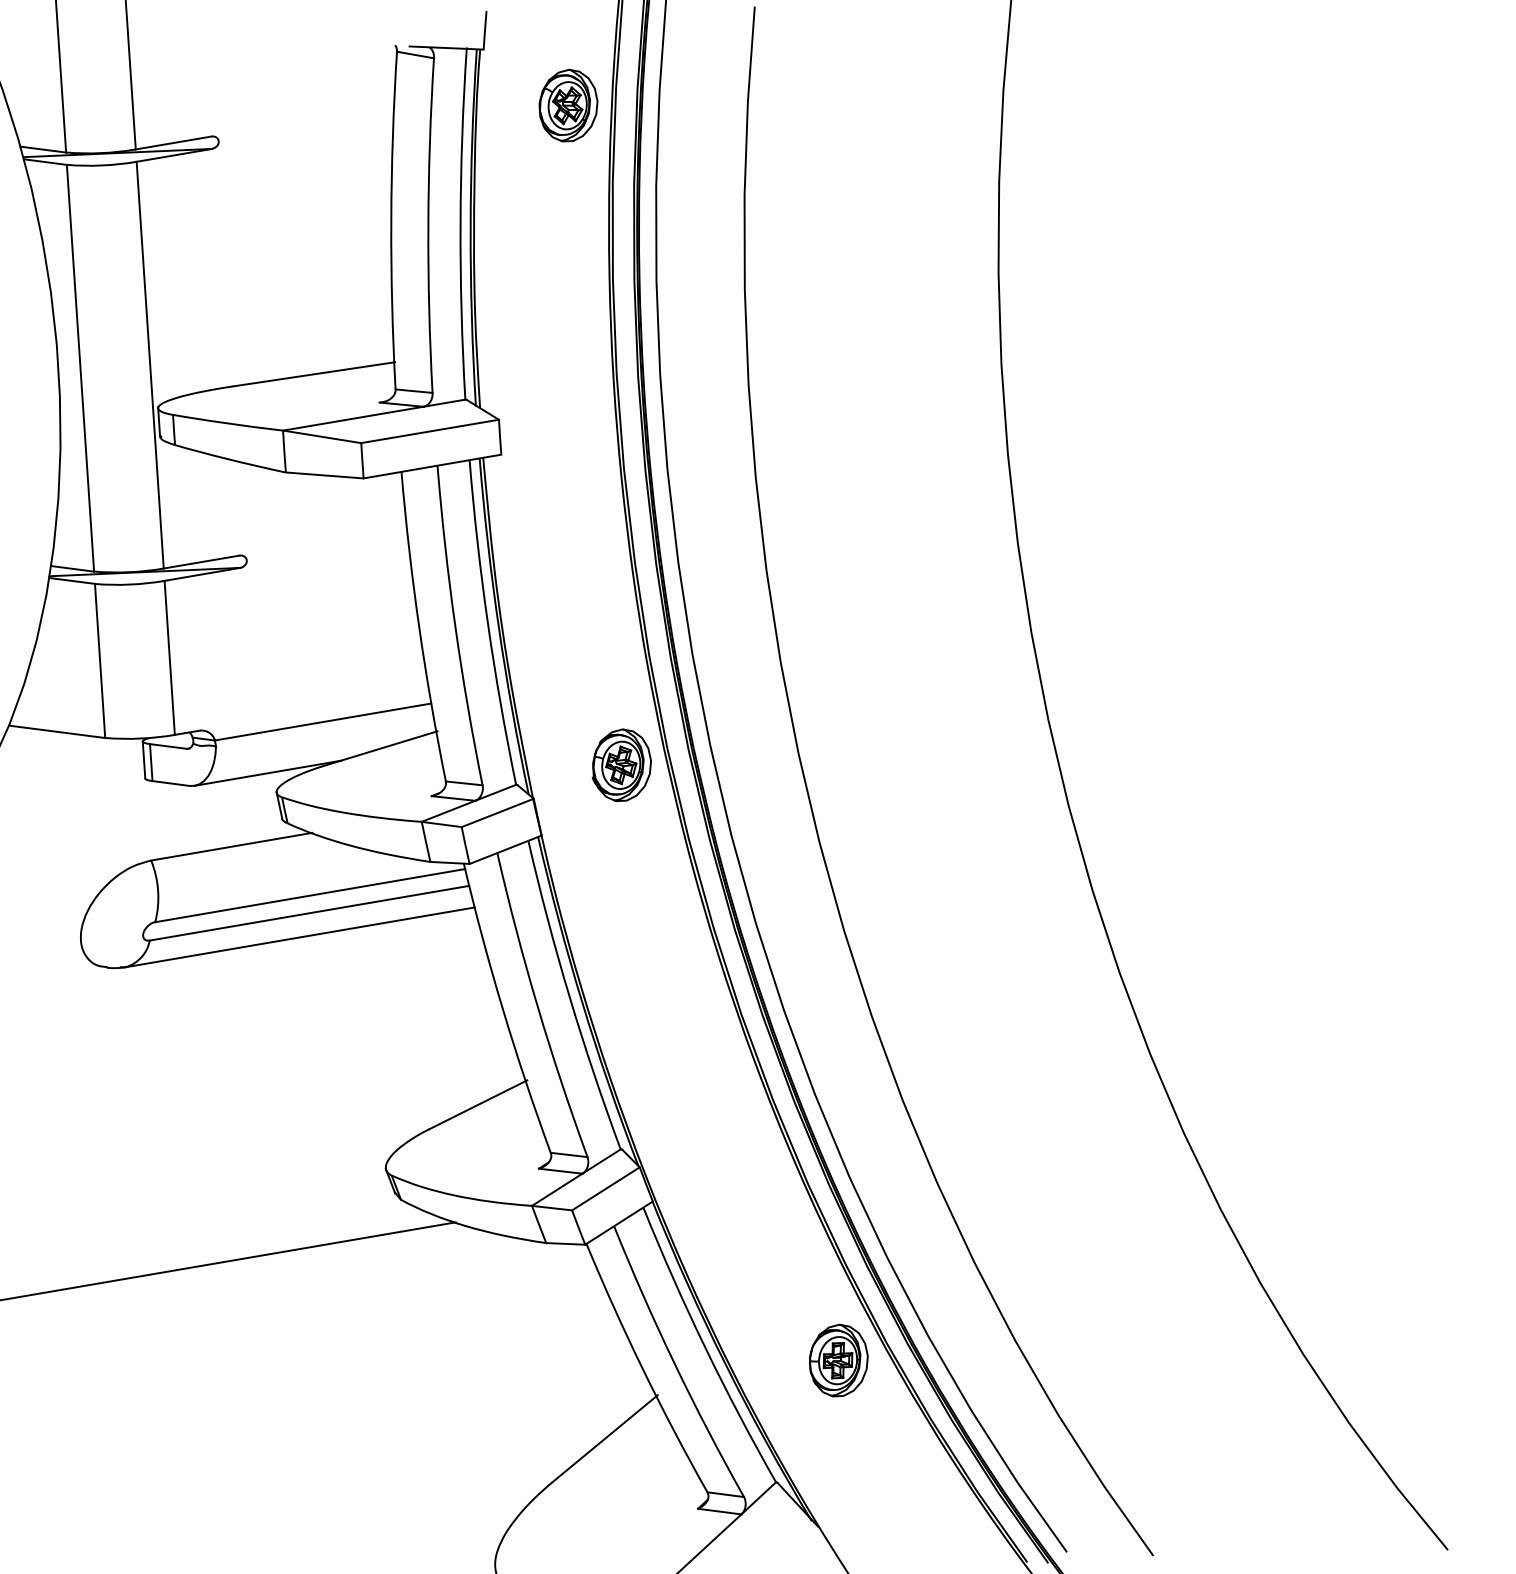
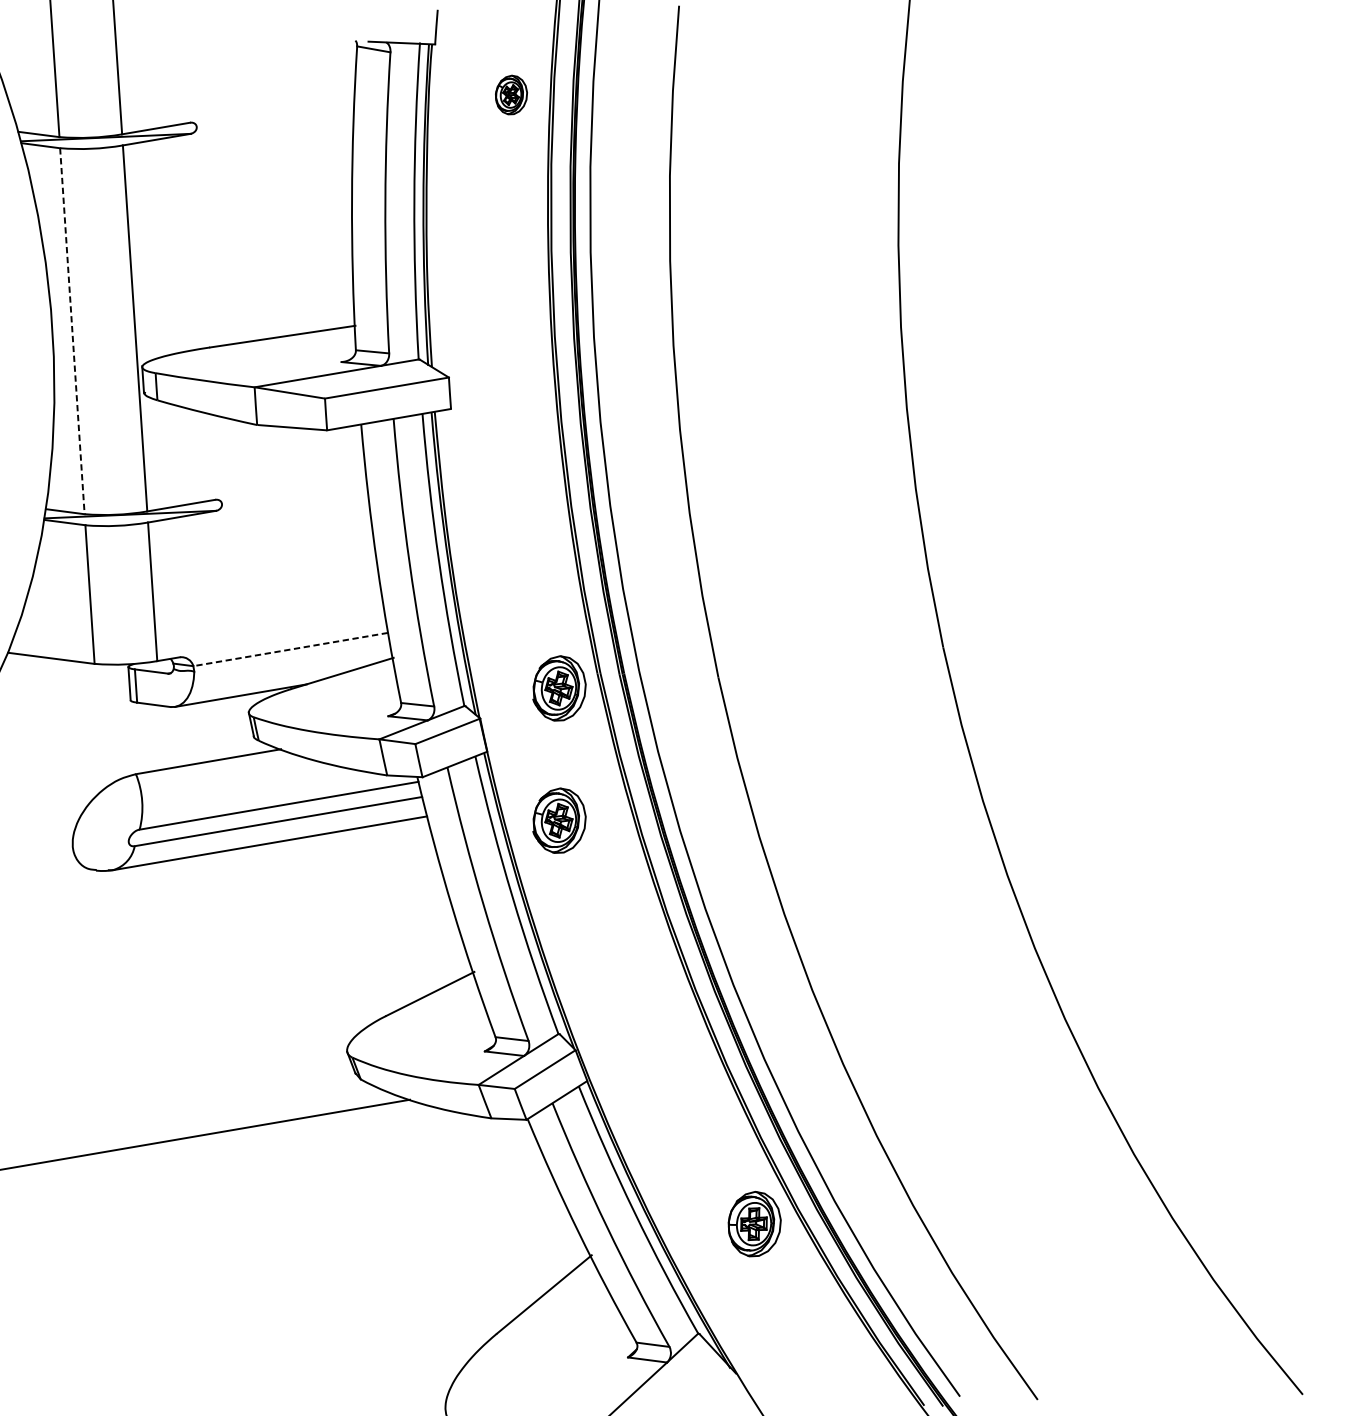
part: (568, 105) -> (511, 94), size x0.6
line: (80, 368) -> (72, 331), solid -> dashed
line: (323, 722) -> (291, 649), solid -> dashed
part: (621, 911) -> (559, 820), added

